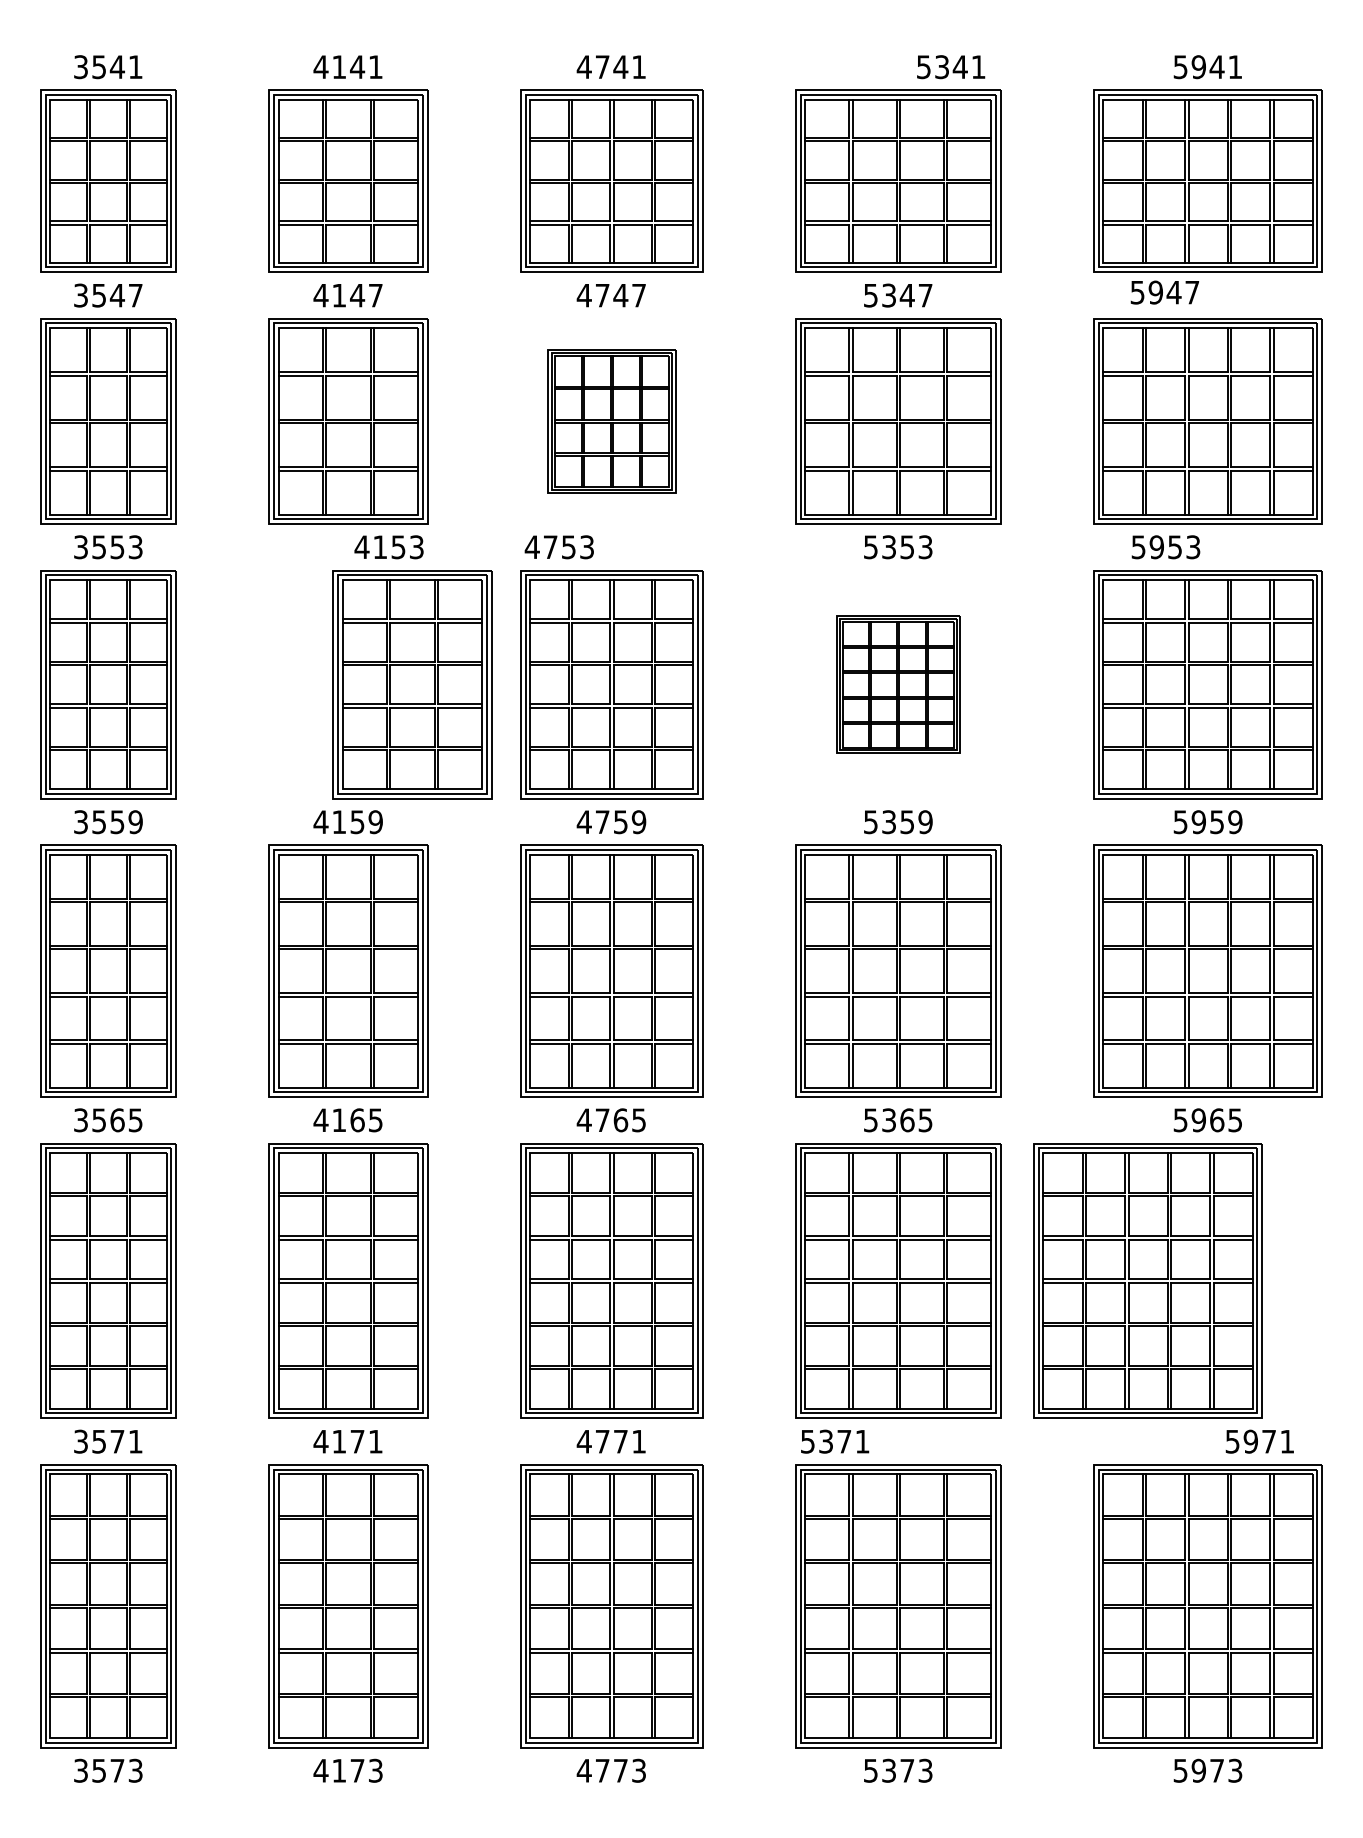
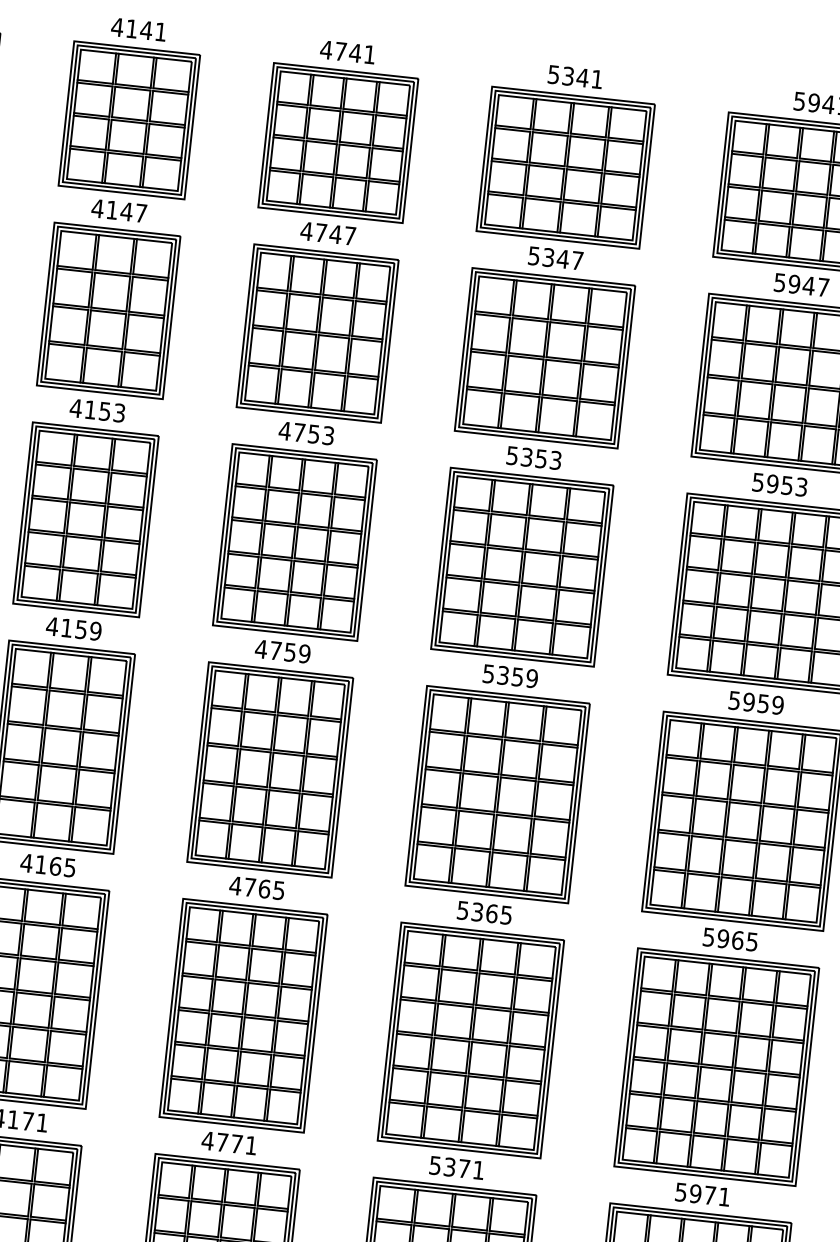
text: (951, 67) -> (575, 77), moved
text: (1164, 292) -> (801, 284), moved
part: (611, 421) -> (317, 333), size x1.43
text: (388, 547) -> (97, 410), moved
text: (558, 547) -> (305, 433), moved
text: (1165, 547) -> (779, 484), moved
part: (412, 684) -> (86, 519), moved
part: (898, 684) -> (522, 567), size x1.67
part: (1147, 1280) -> (716, 1066), moved
text: (835, 1441) -> (457, 1167), moved
text: (1259, 1441) -> (702, 1194), moved

